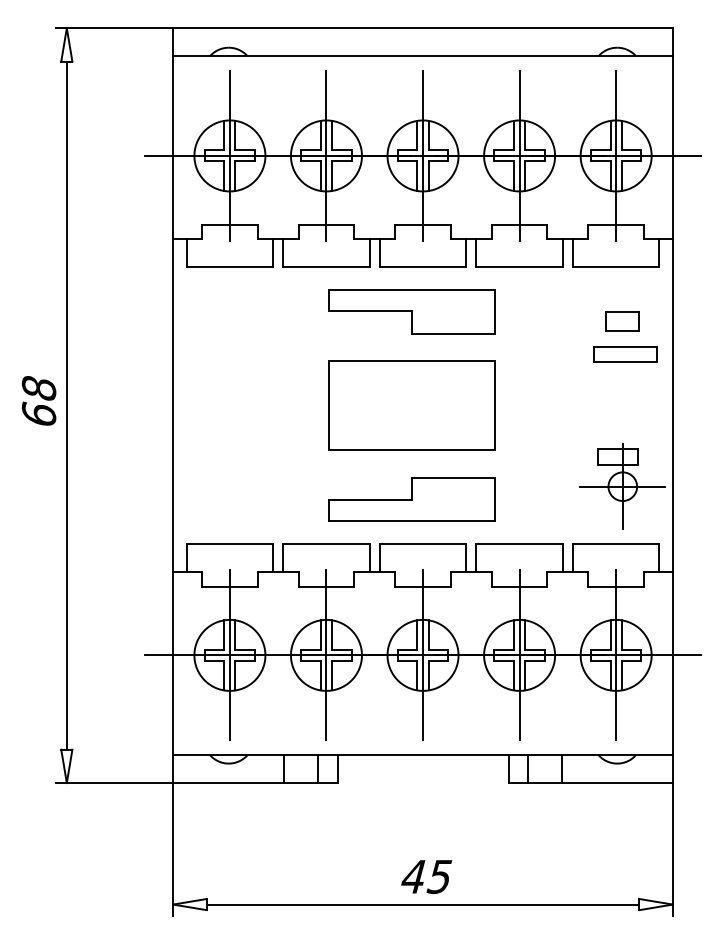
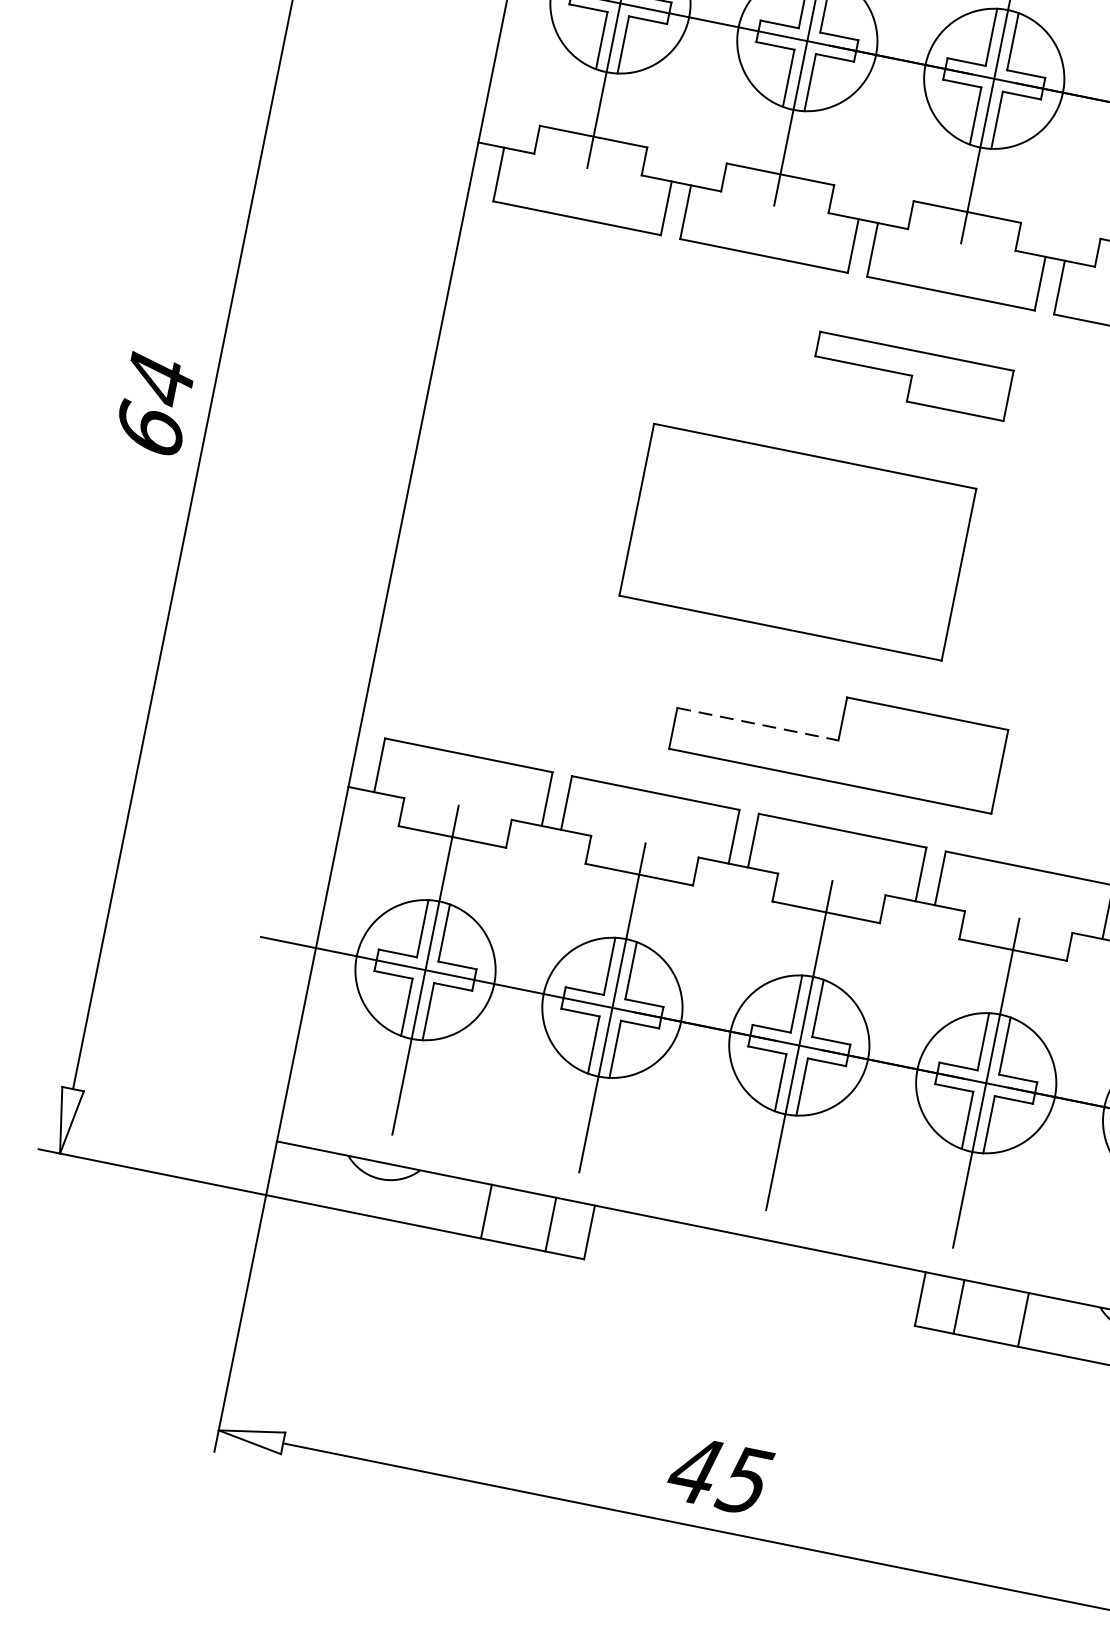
part: (411, 311) -> (911, 375), size x0.6
text: (38, 388) -> (159, 378), 68 -> 64
part: (411, 405) -> (797, 541), moved
line: (370, 500) -> (758, 725), solid -> dashed

